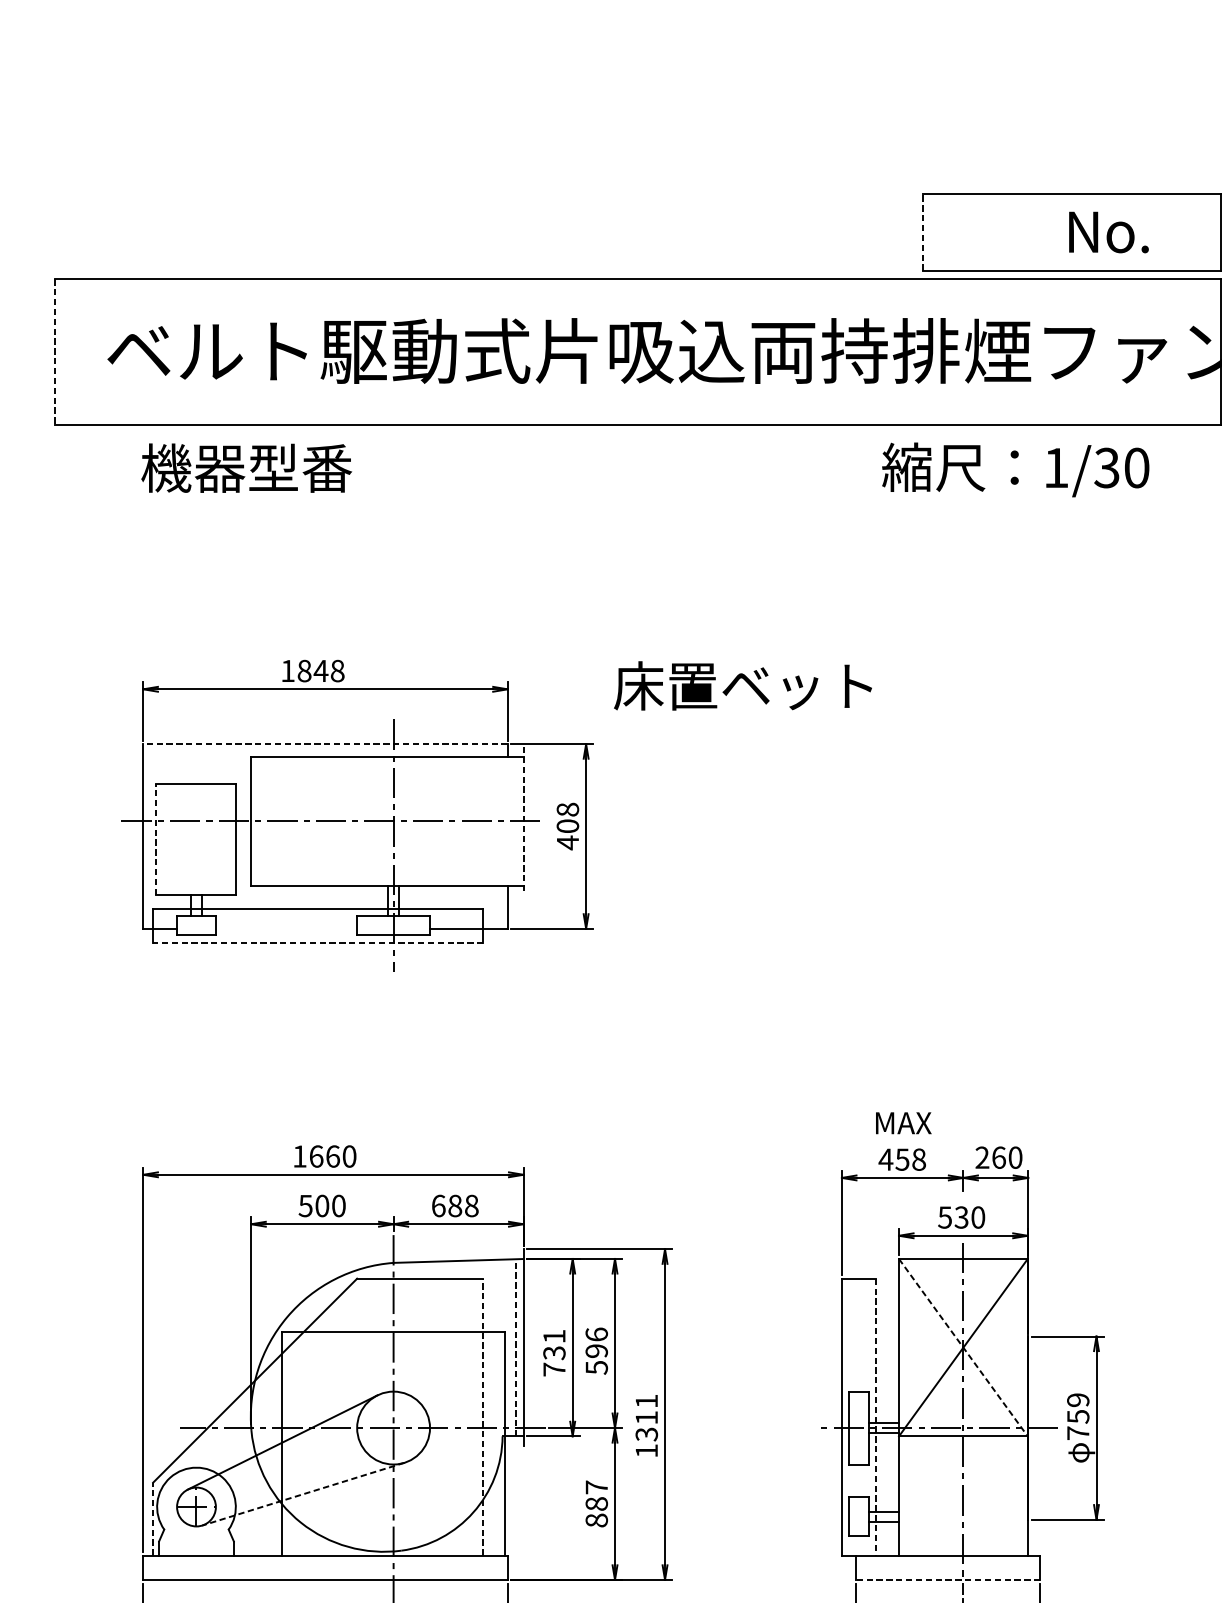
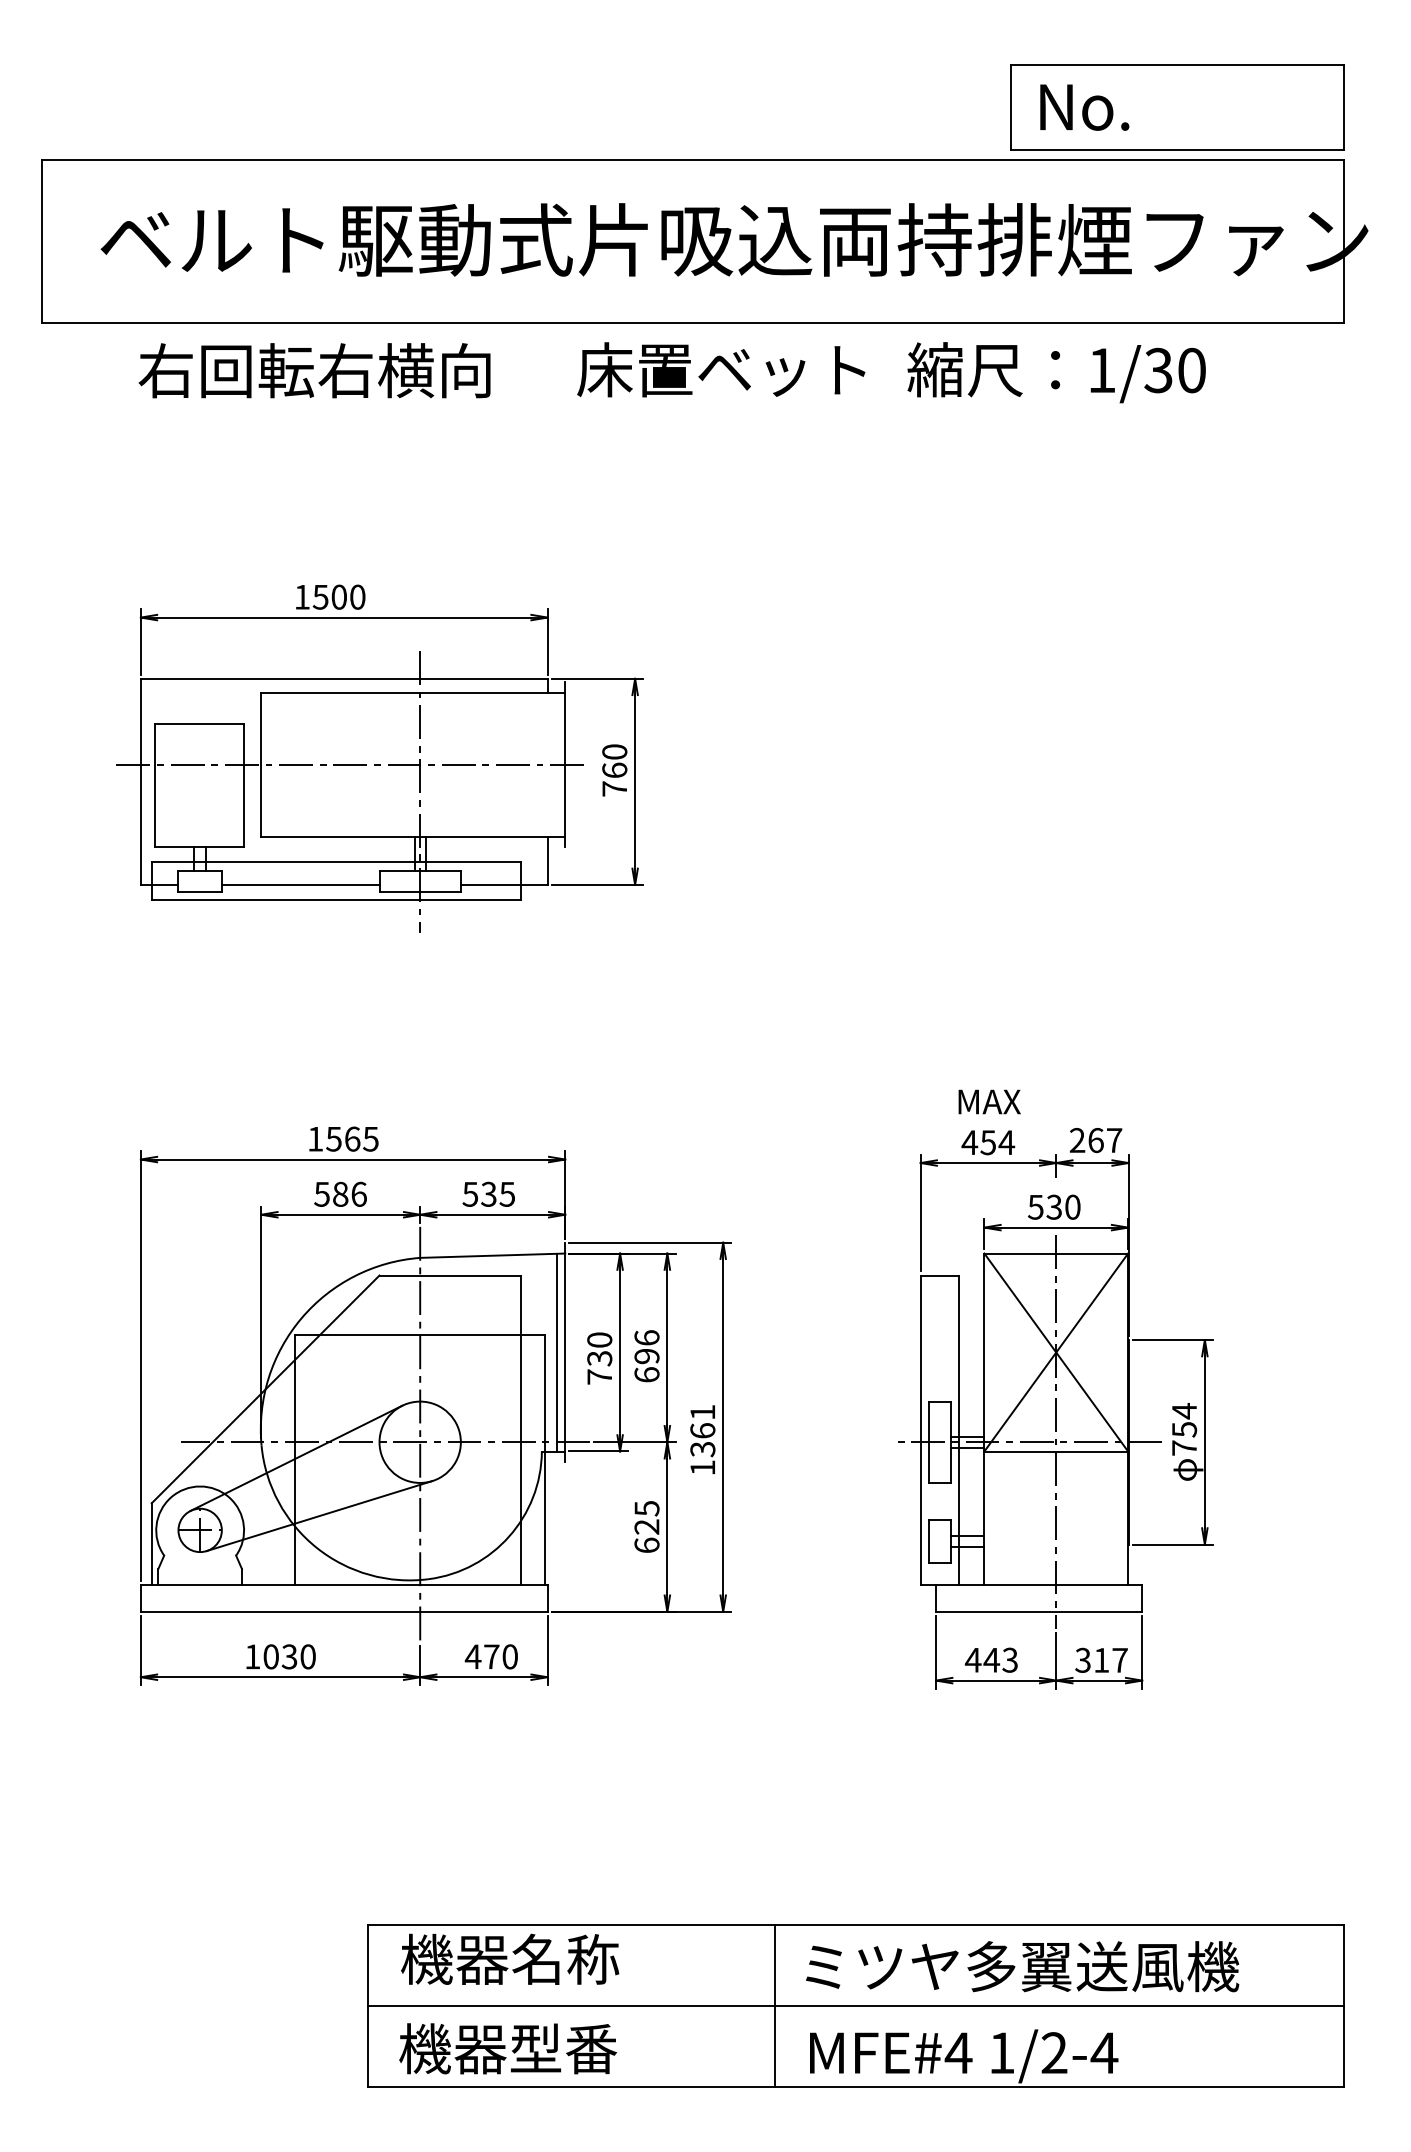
line: (922, 232) -> (1010, 107), dashed -> solid
text: (1108, 232) -> (1084, 107), moved
line: (55, 352) -> (42, 241), dashed -> solid
text: (298, 467) -> (314, 370), 機器型番 -> 右回転右横向
text: (1015, 469) -> (1056, 372), moved
text: (320, 670) -> (338, 596), 1848 -> 1500
text: (743, 685) -> (721, 369), moved
line: (324, 743) -> (343, 678), dashed -> solid
line: (523, 820) -> (565, 764), dashed -> solid
text: (567, 826) -> (614, 770), 408 -> 760
line: (155, 839) -> (154, 785), dashed -> solid
line: (286, 928) -> (300, 884), added
line: (317, 942) -> (335, 900), dashed -> solid
text: (332, 1155) -> (352, 1138), 1660 -> 1565
text: (1015, 1157) -> (1114, 1140), 260 -> 267
text: (918, 1159) -> (1006, 1142), 458 -> 454
text: (330, 1205) -> (349, 1193), 500 -> 586
text: (454, 1205) -> (488, 1193), 688 -> 535
text: (554, 1336) -> (599, 1339), 731 -> 730
line: (516, 1347) -> (557, 1352), dashed -> solid
line: (963, 1347) -> (1056, 1352), dashed -> solid
text: (596, 1367) -> (646, 1374), 596 -> 696
text: (1078, 1400) -> (1184, 1411), 759 -> 754
line: (483, 1417) -> (520, 1430), dashed -> solid
text: (646, 1417) -> (702, 1430), 1311 -> 1361
line: (875, 1417) -> (958, 1430), dashed -> solid
line: (302, 1494) -> (318, 1516), dashed -> solid
text: (596, 1503) -> (646, 1526), 887 -> 625
line: (152, 1518) -> (151, 1543), dashed -> solid
line: (947, 1579) -> (1038, 1611), dashed -> solid

